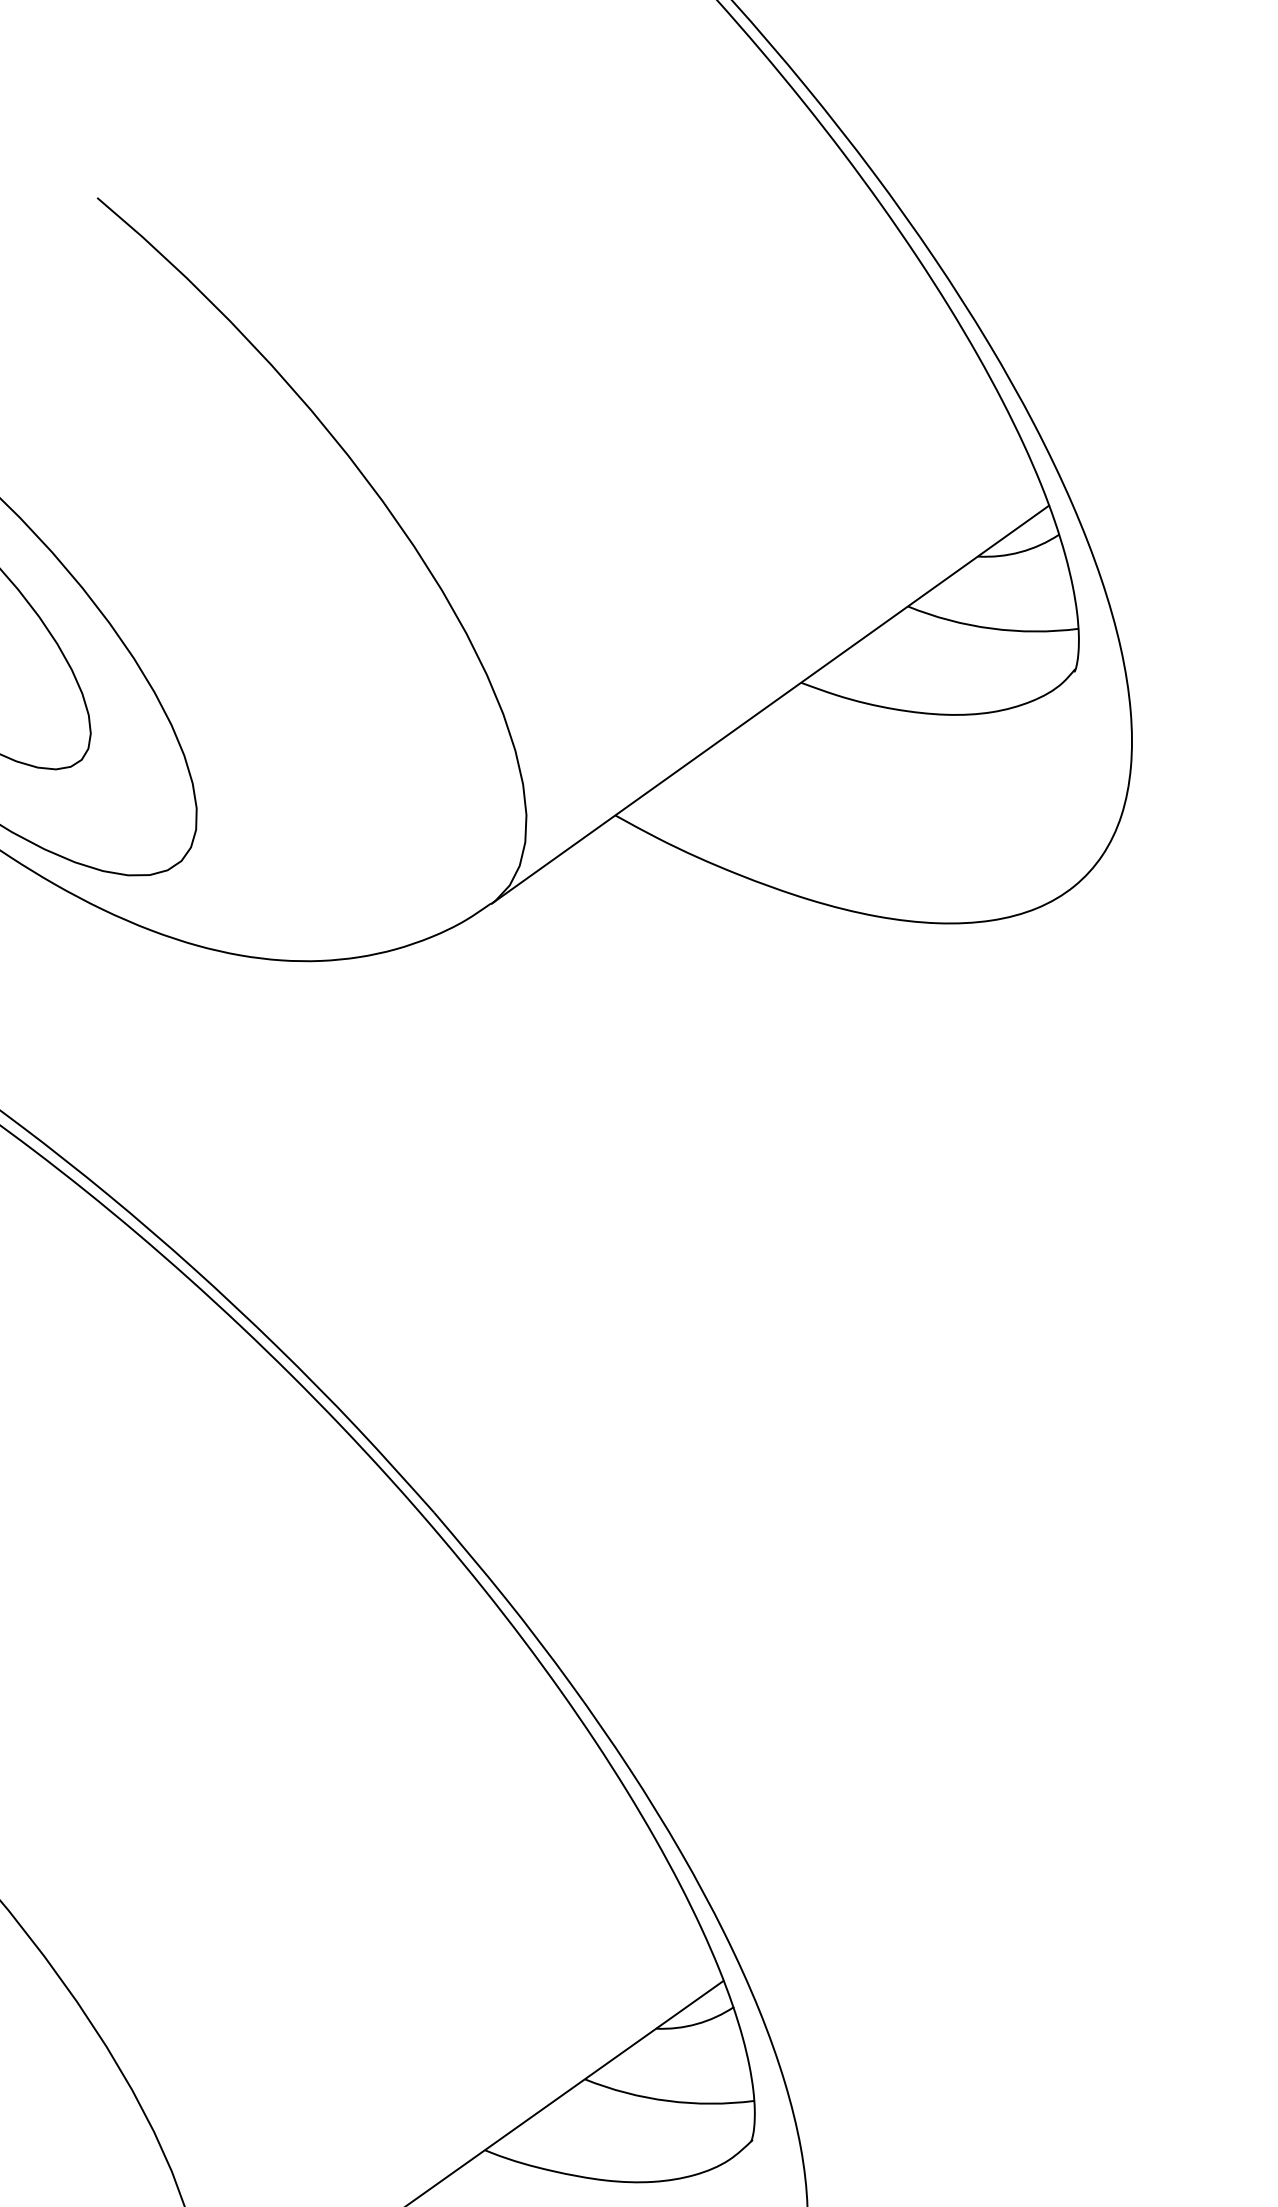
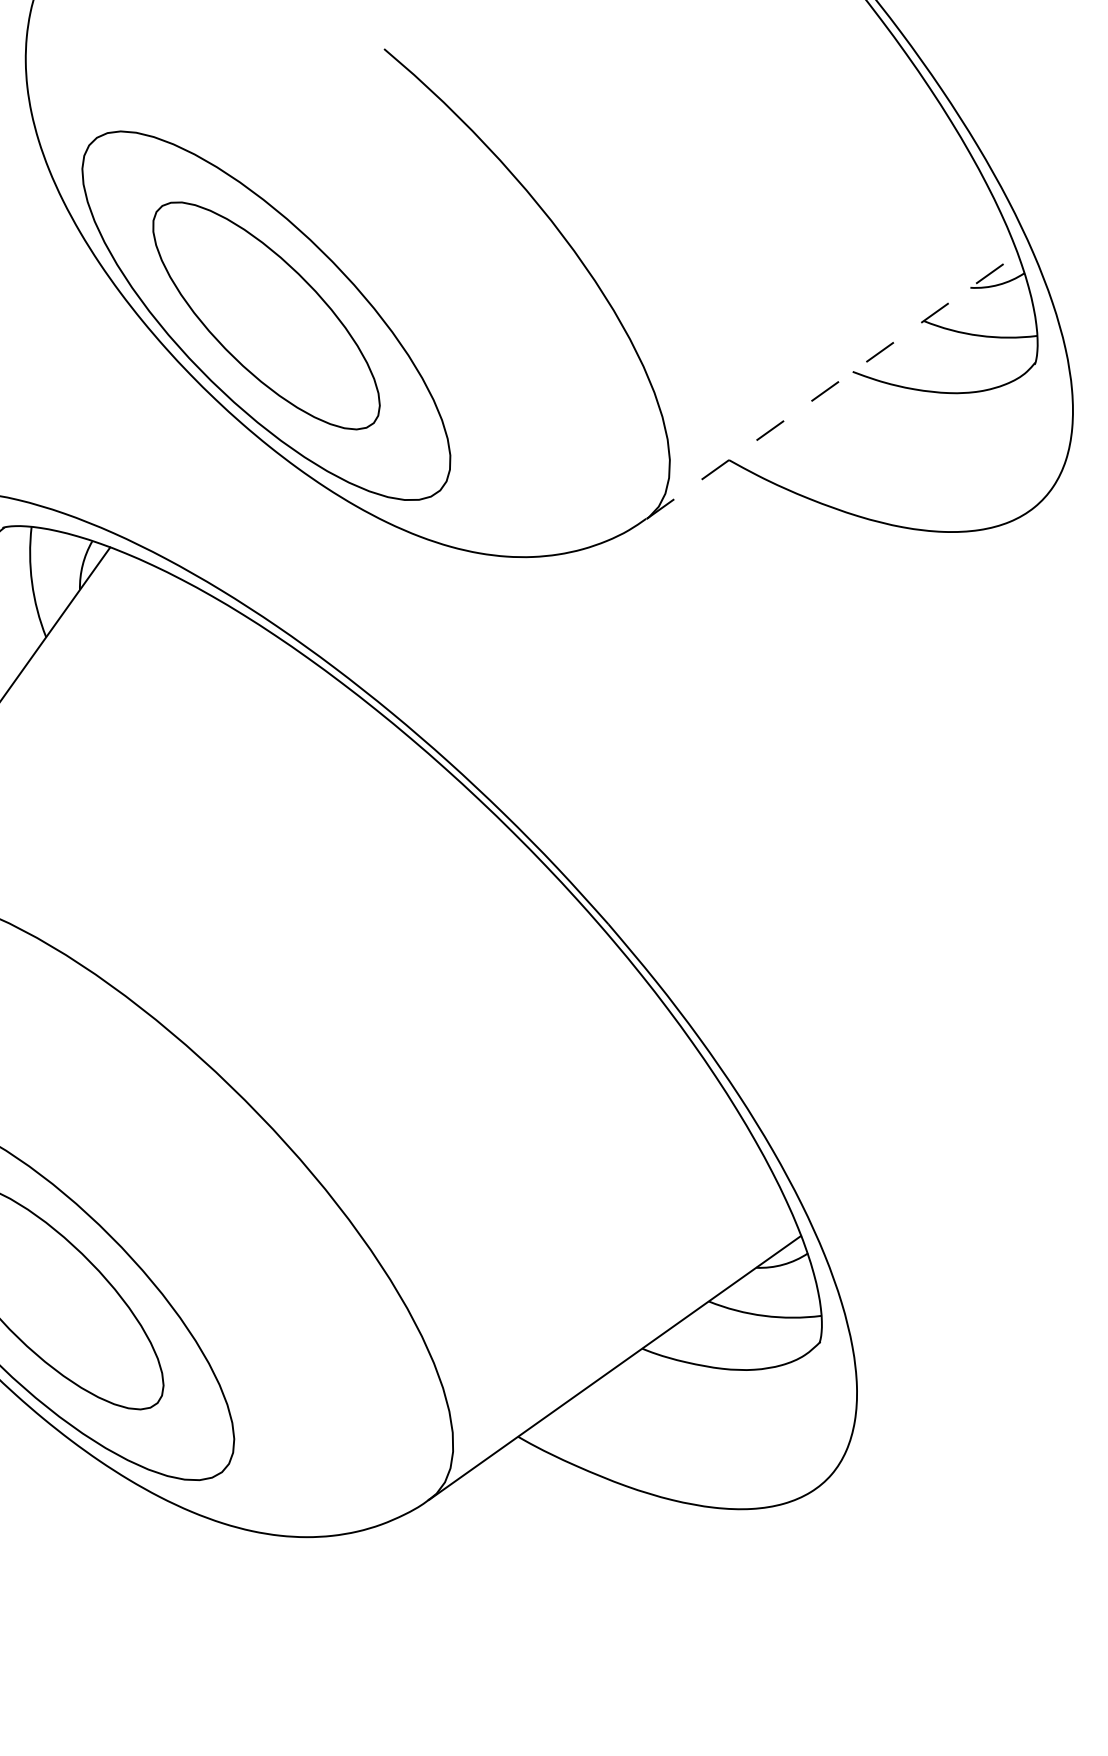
line: (770, 704) -> (832, 386), solid -> dashed

